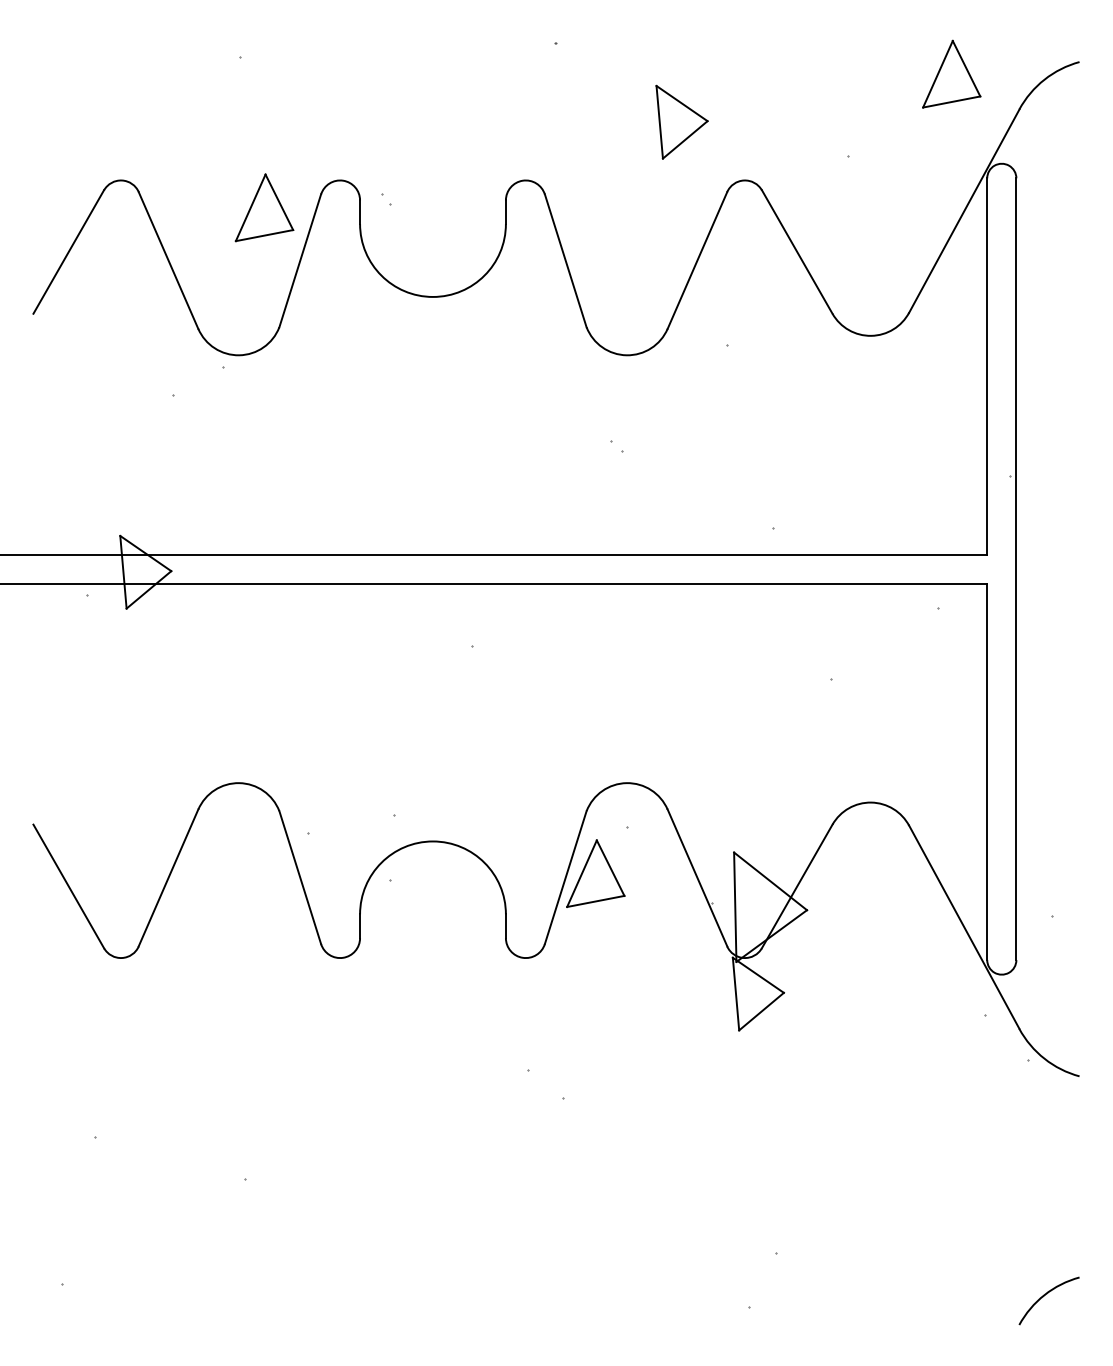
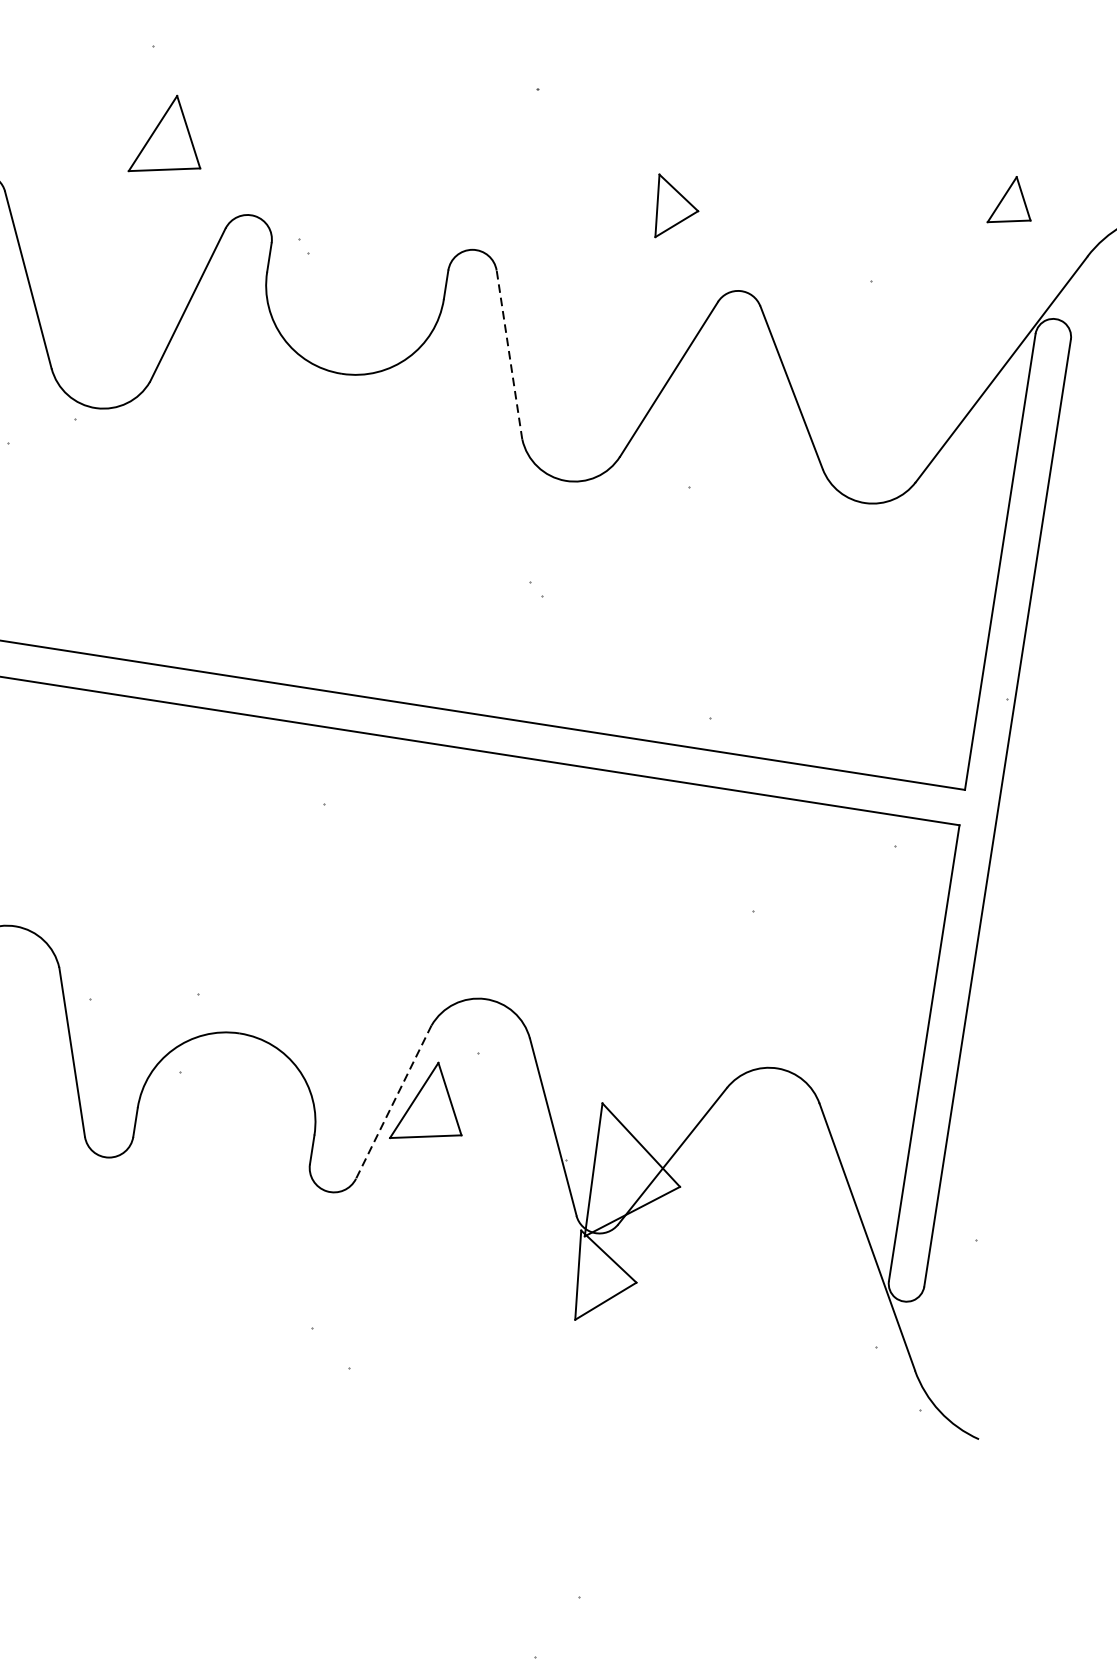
part: (951, 73) -> (1011, 200), size x0.6
part: (681, 121) -> (675, 207), size x0.7
part: (264, 207) -> (169, 135), moved
line: (565, 260) -> (509, 354), solid -> dashed
line: (565, 877) -> (393, 1101), solid -> dashed

